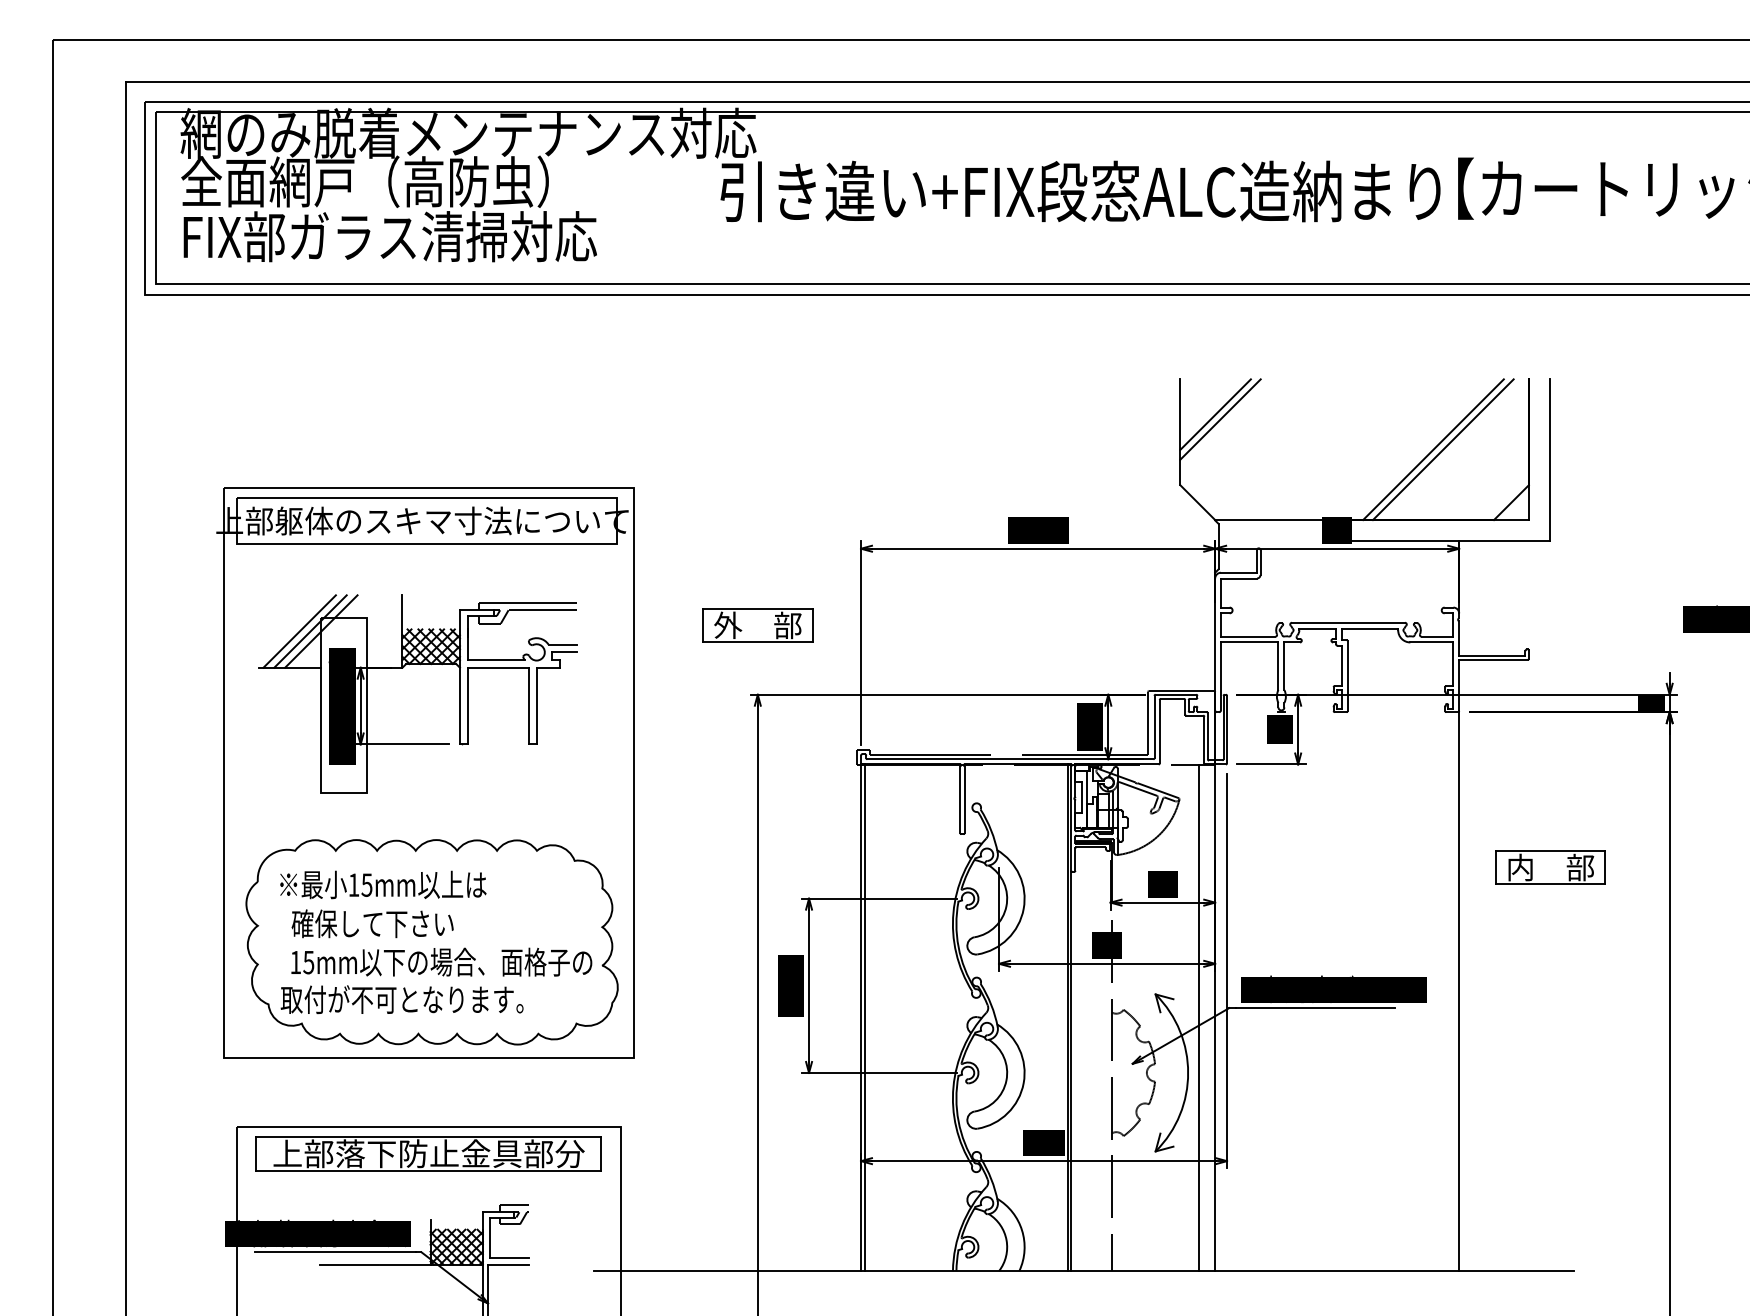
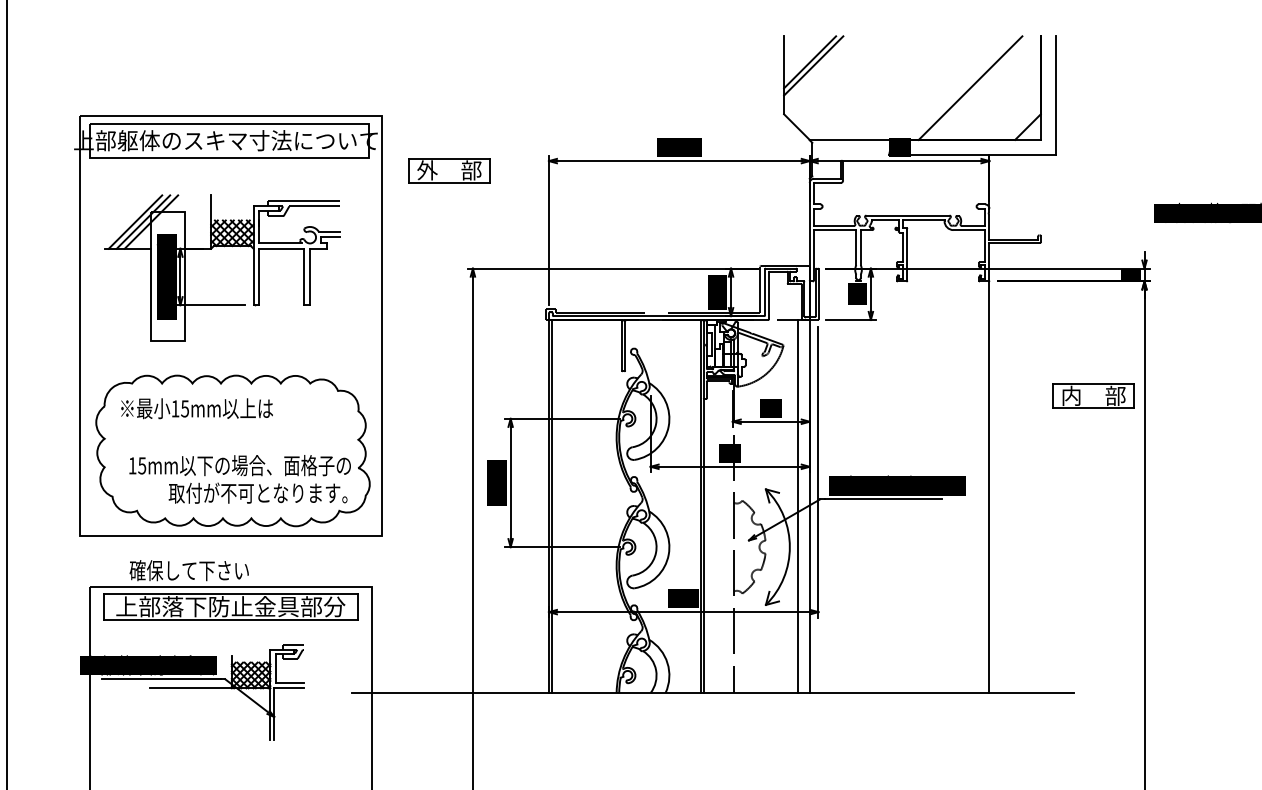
line: (1442, 449) -> (977, 88), removed
part: (757, 625) -> (449, 170), moved
part: (1550, 867) -> (1093, 395), moved
text: (372, 923) -> (189, 570), moved
text: (401, 999) -> (257, 493), moved

